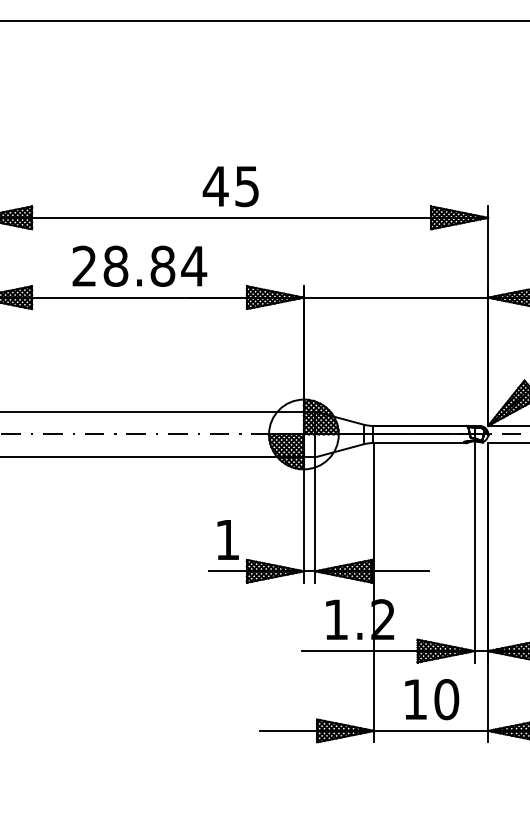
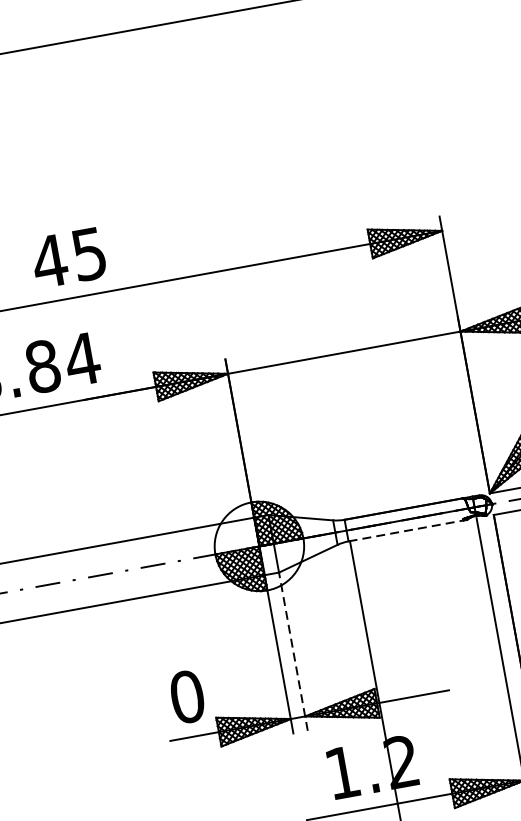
text: (230, 186) -> (68, 257), moved
line: (419, 443) -> (407, 531), solid -> dashed
line: (315, 520) -> (293, 652), solid -> dashed
text: (227, 539) -> (187, 696), 1 -> 0

